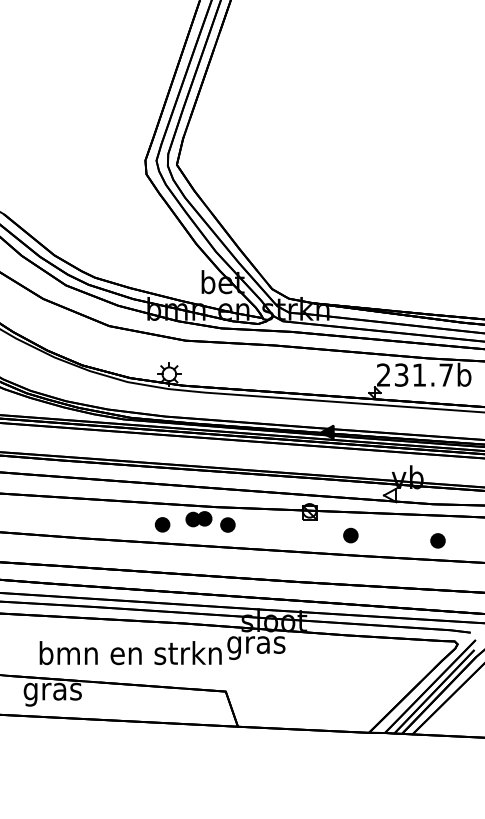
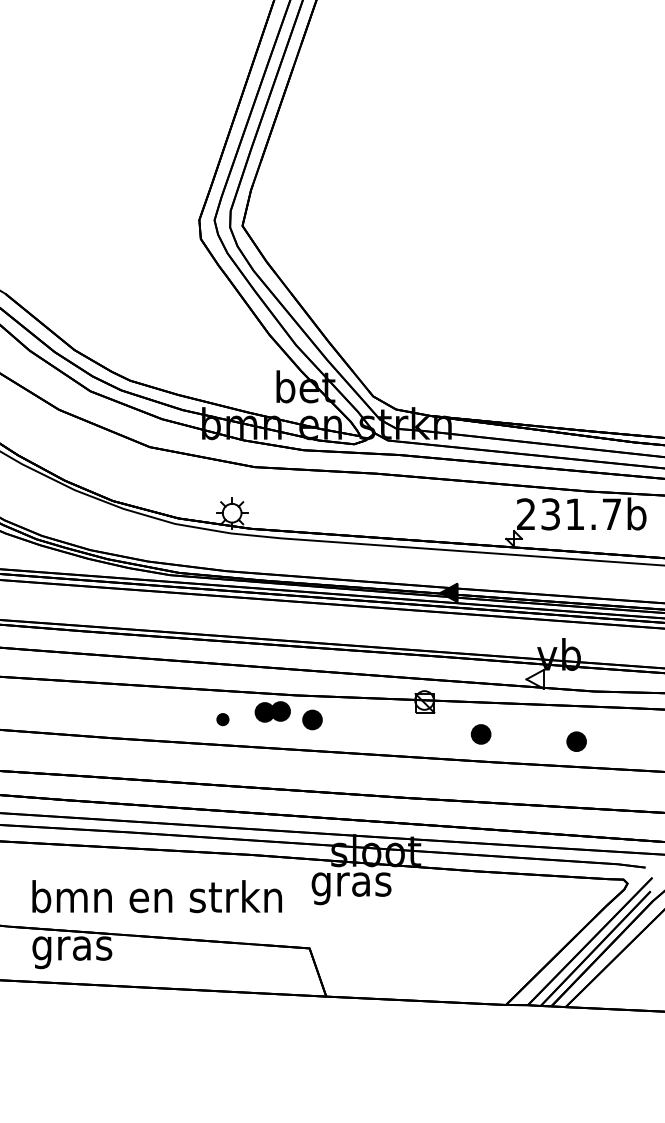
part: (162, 524) -> (222, 719), size x0.6
part: (437, 540) -> (576, 741), moved
text: (130, 653) -> (156, 896), moved

